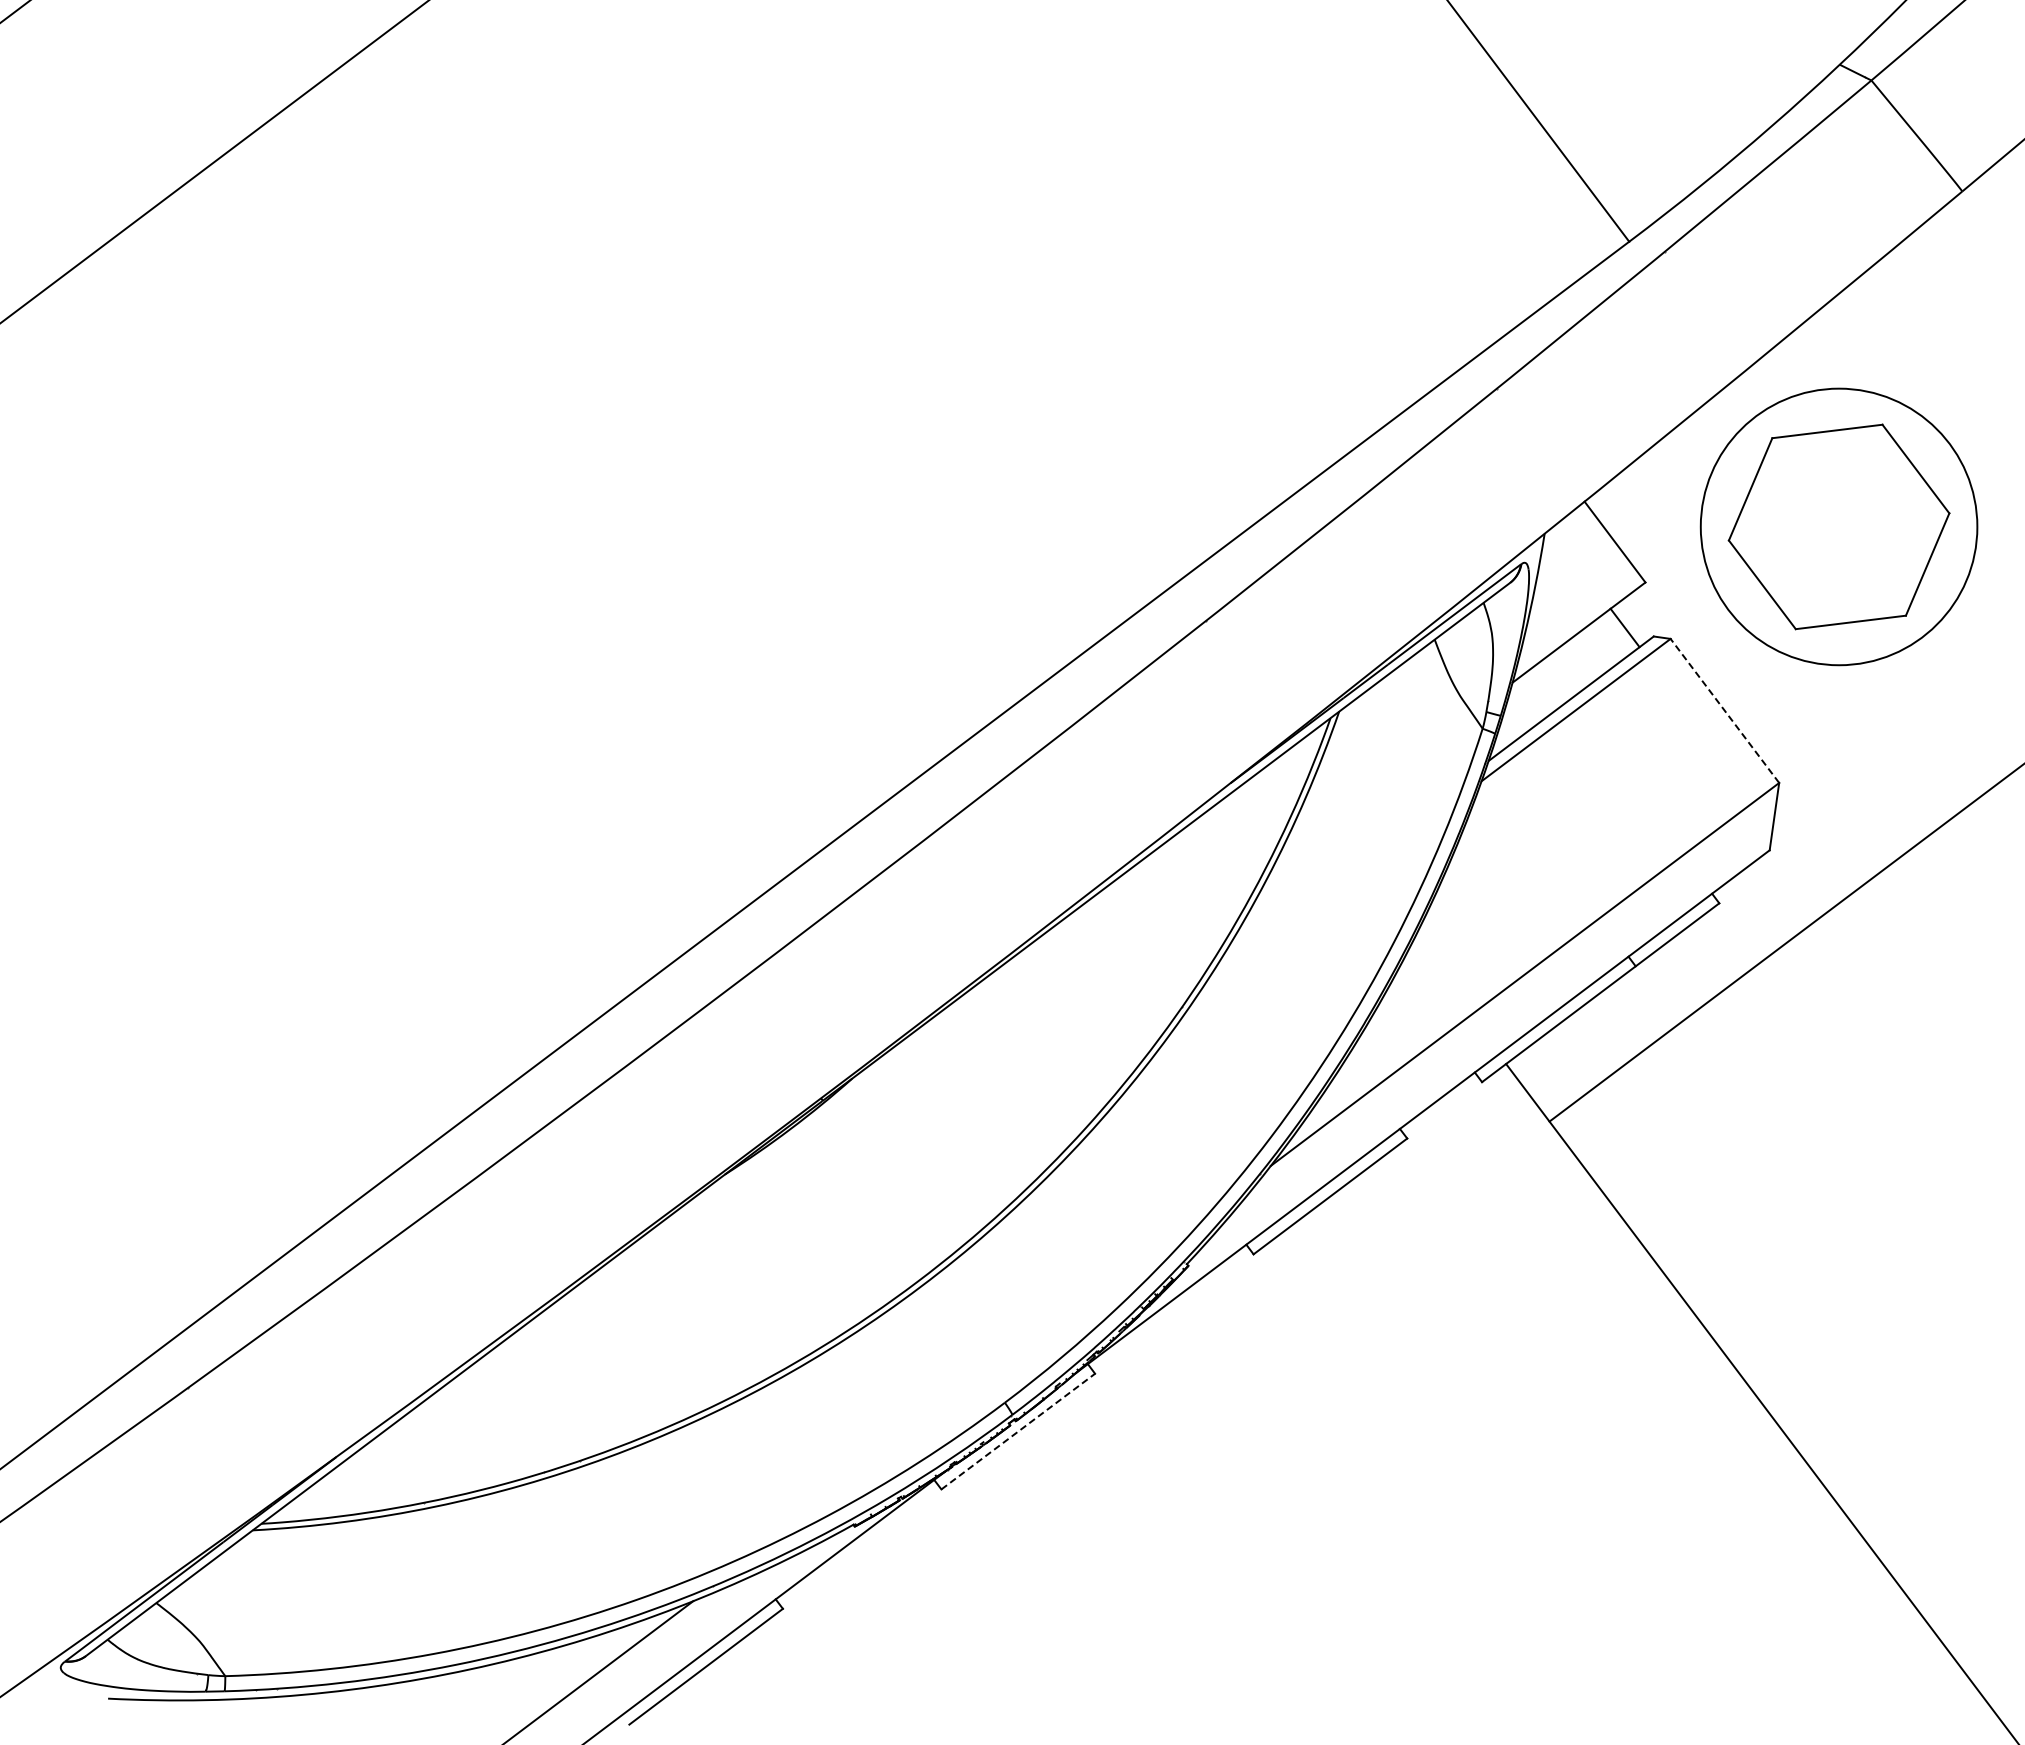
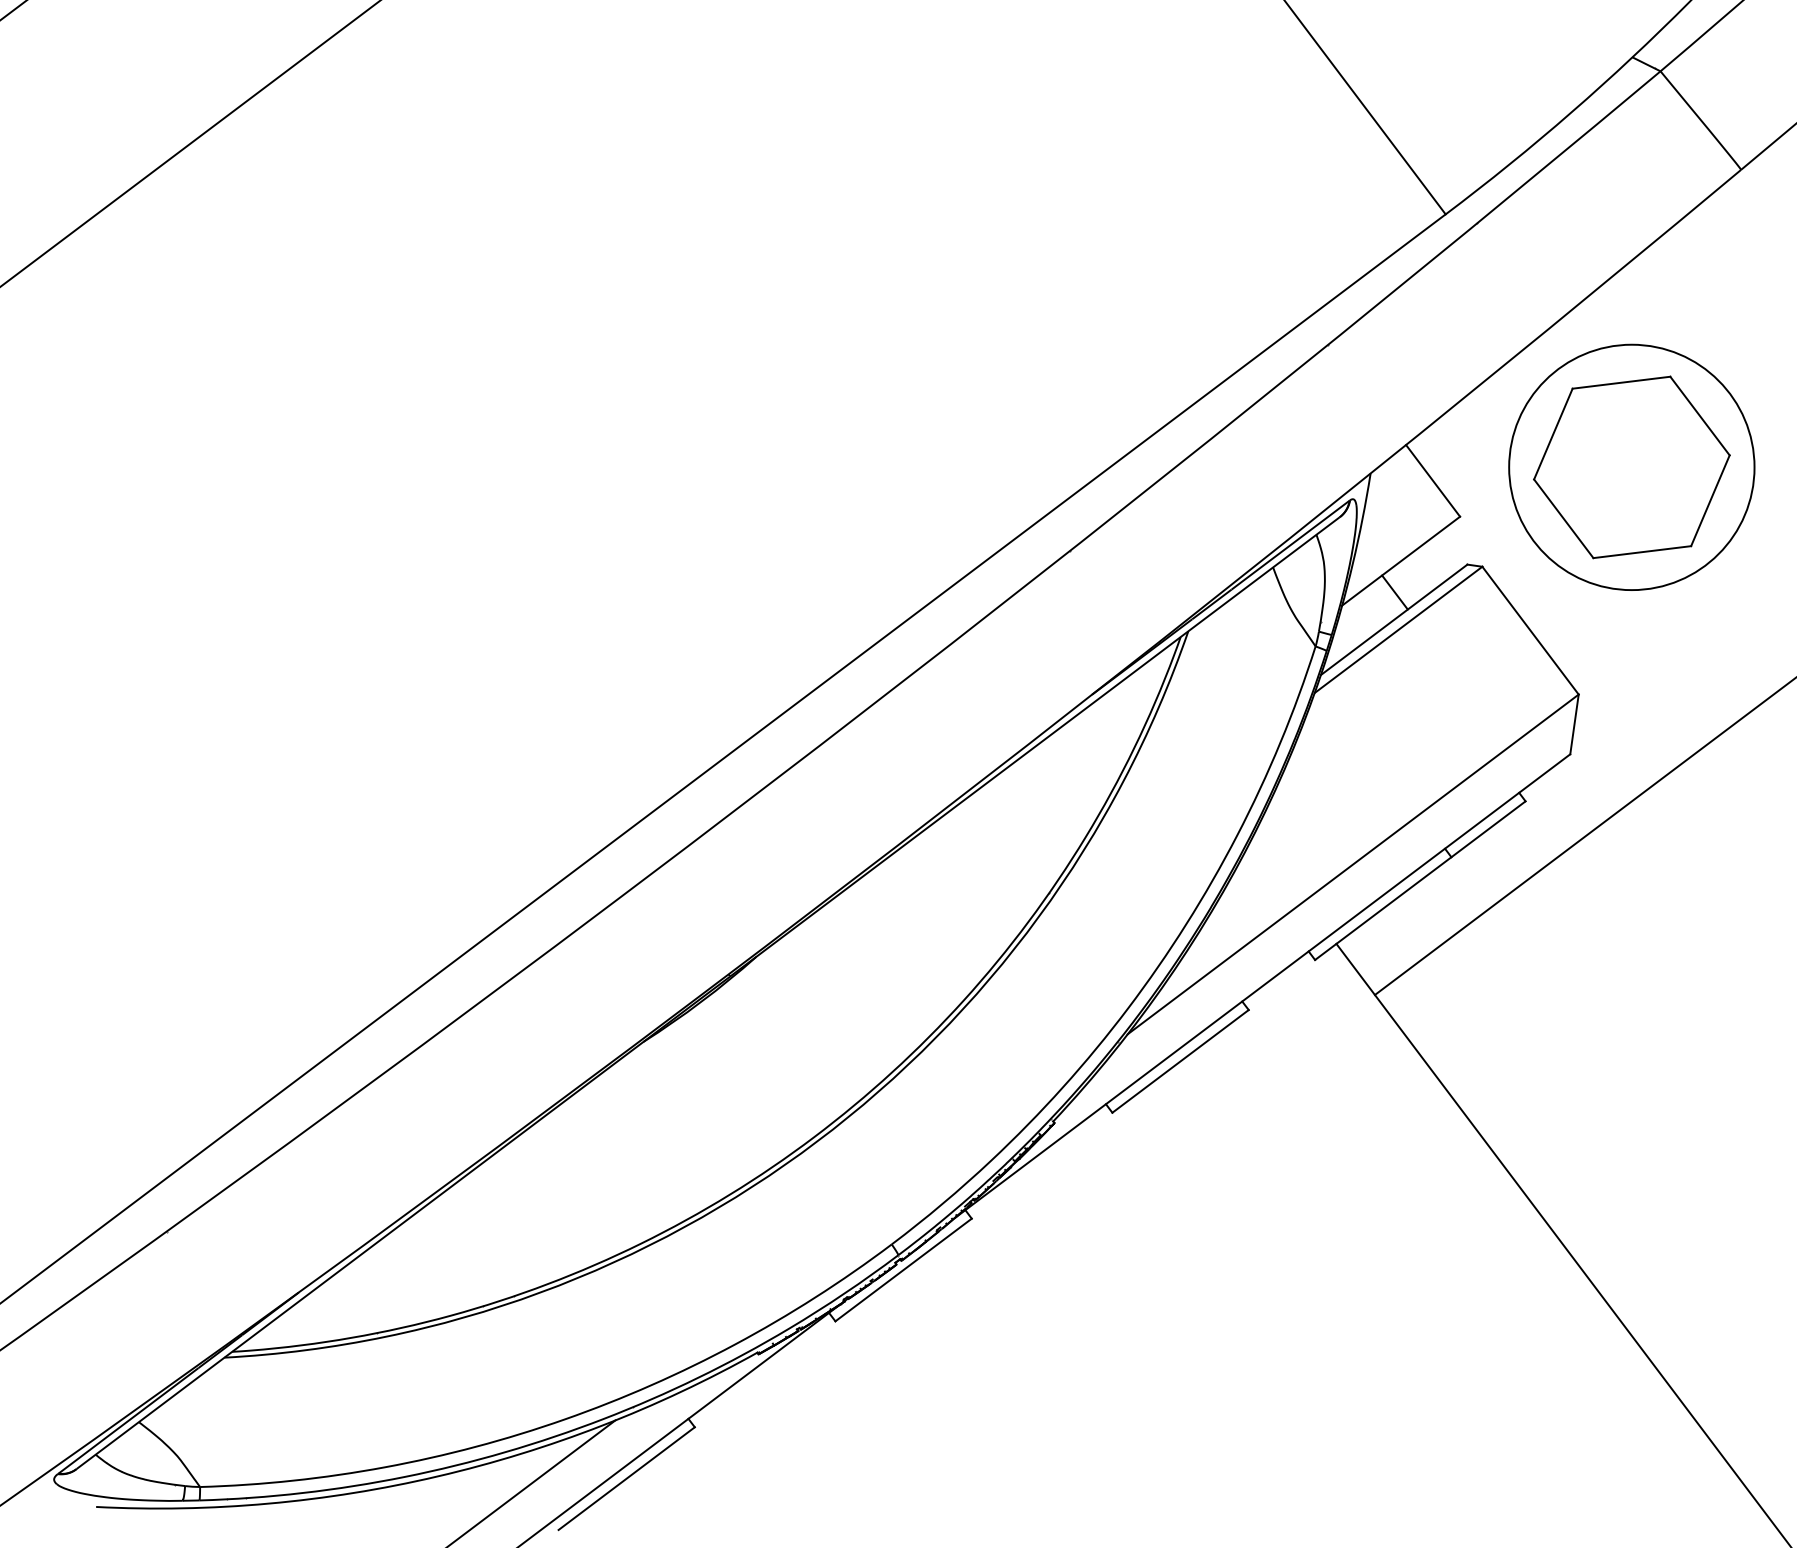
line: (1624, 627) -> (1394, 592), moved
line: (1724, 710) -> (1530, 630), dashed -> solid
line: (1018, 1431) -> (903, 1269), dashed -> solid

